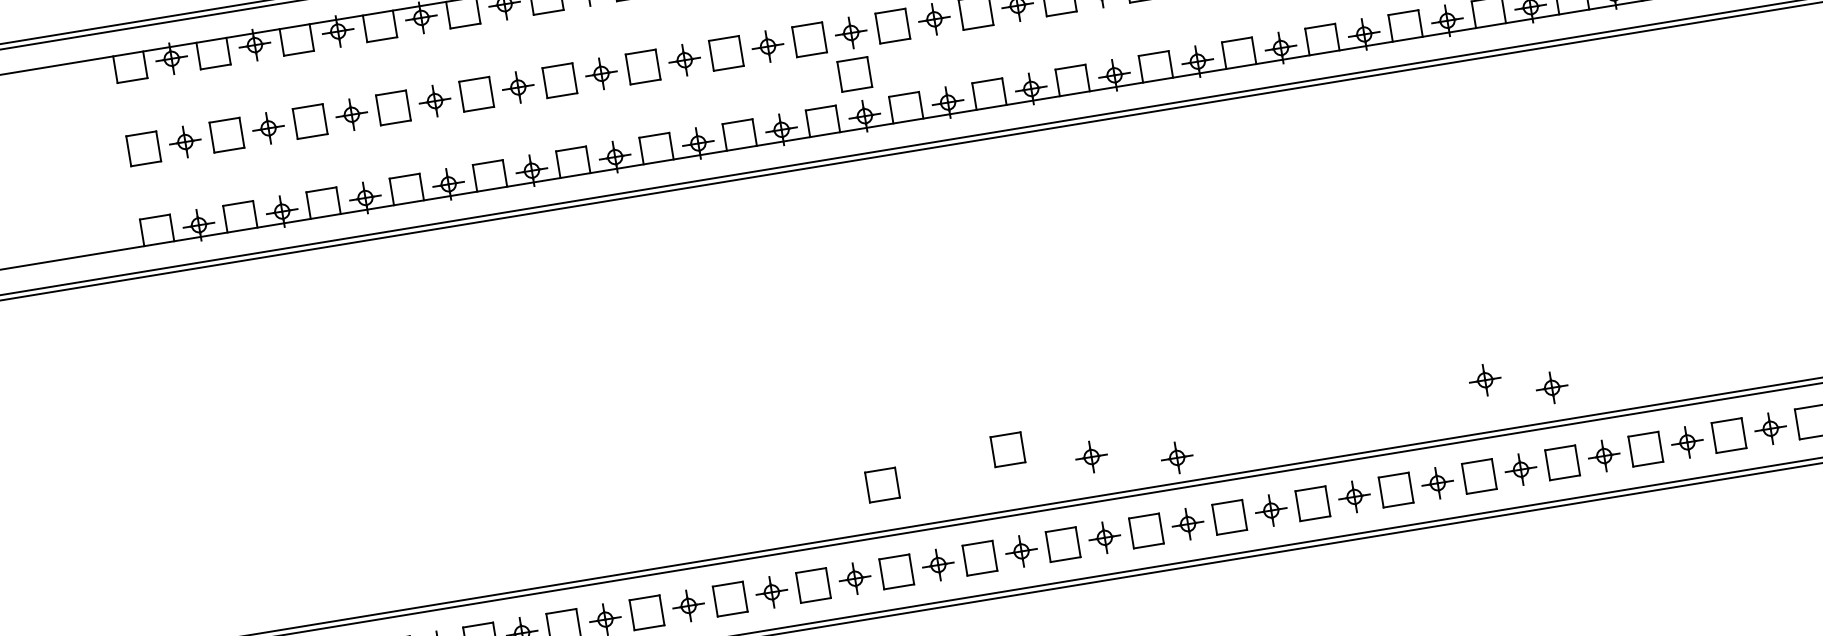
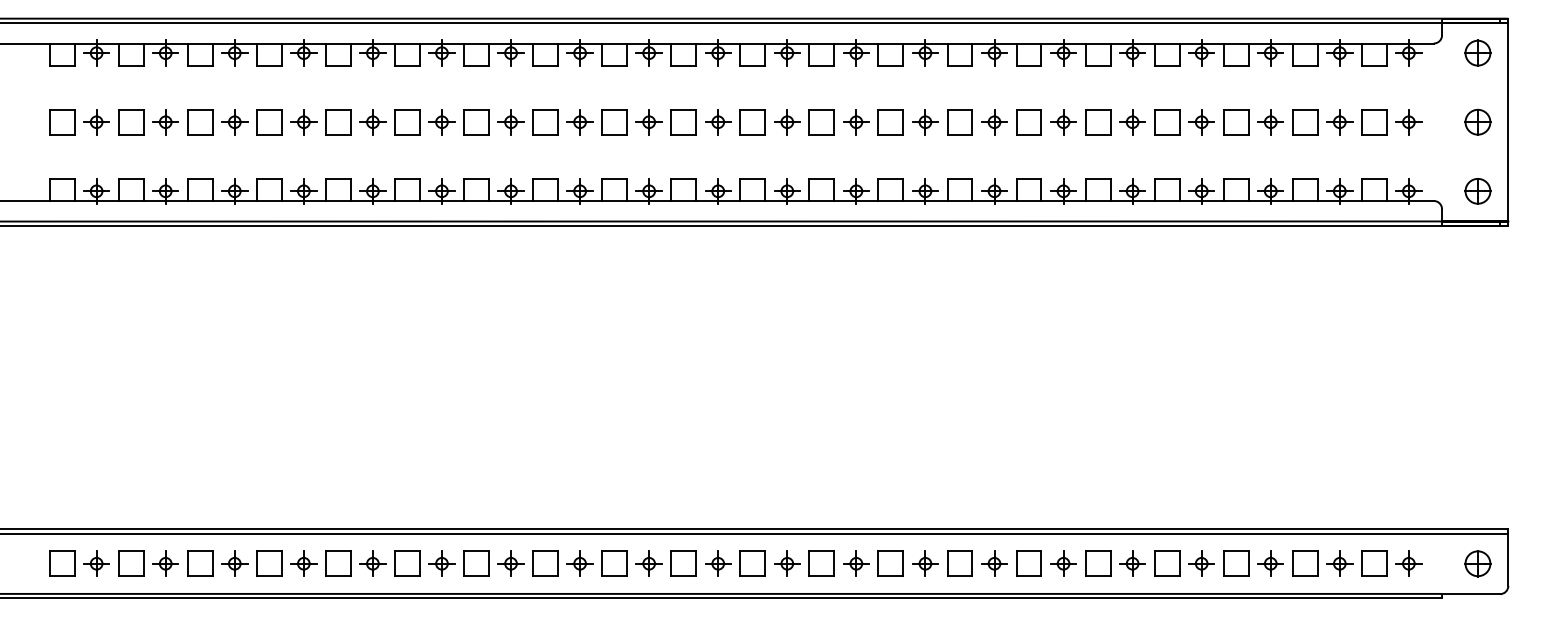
part: (854, 74) -> (646, 156), removed
part: (1485, 379) -> (1115, 486), removed
part: (1551, 387) -> (1168, 501), removed
part: (1007, 449) -> (720, 479), removed
part: (1091, 456) -> (787, 496), removed
part: (1177, 457) -> (856, 508), removed
part: (882, 484) -> (614, 491), removed

